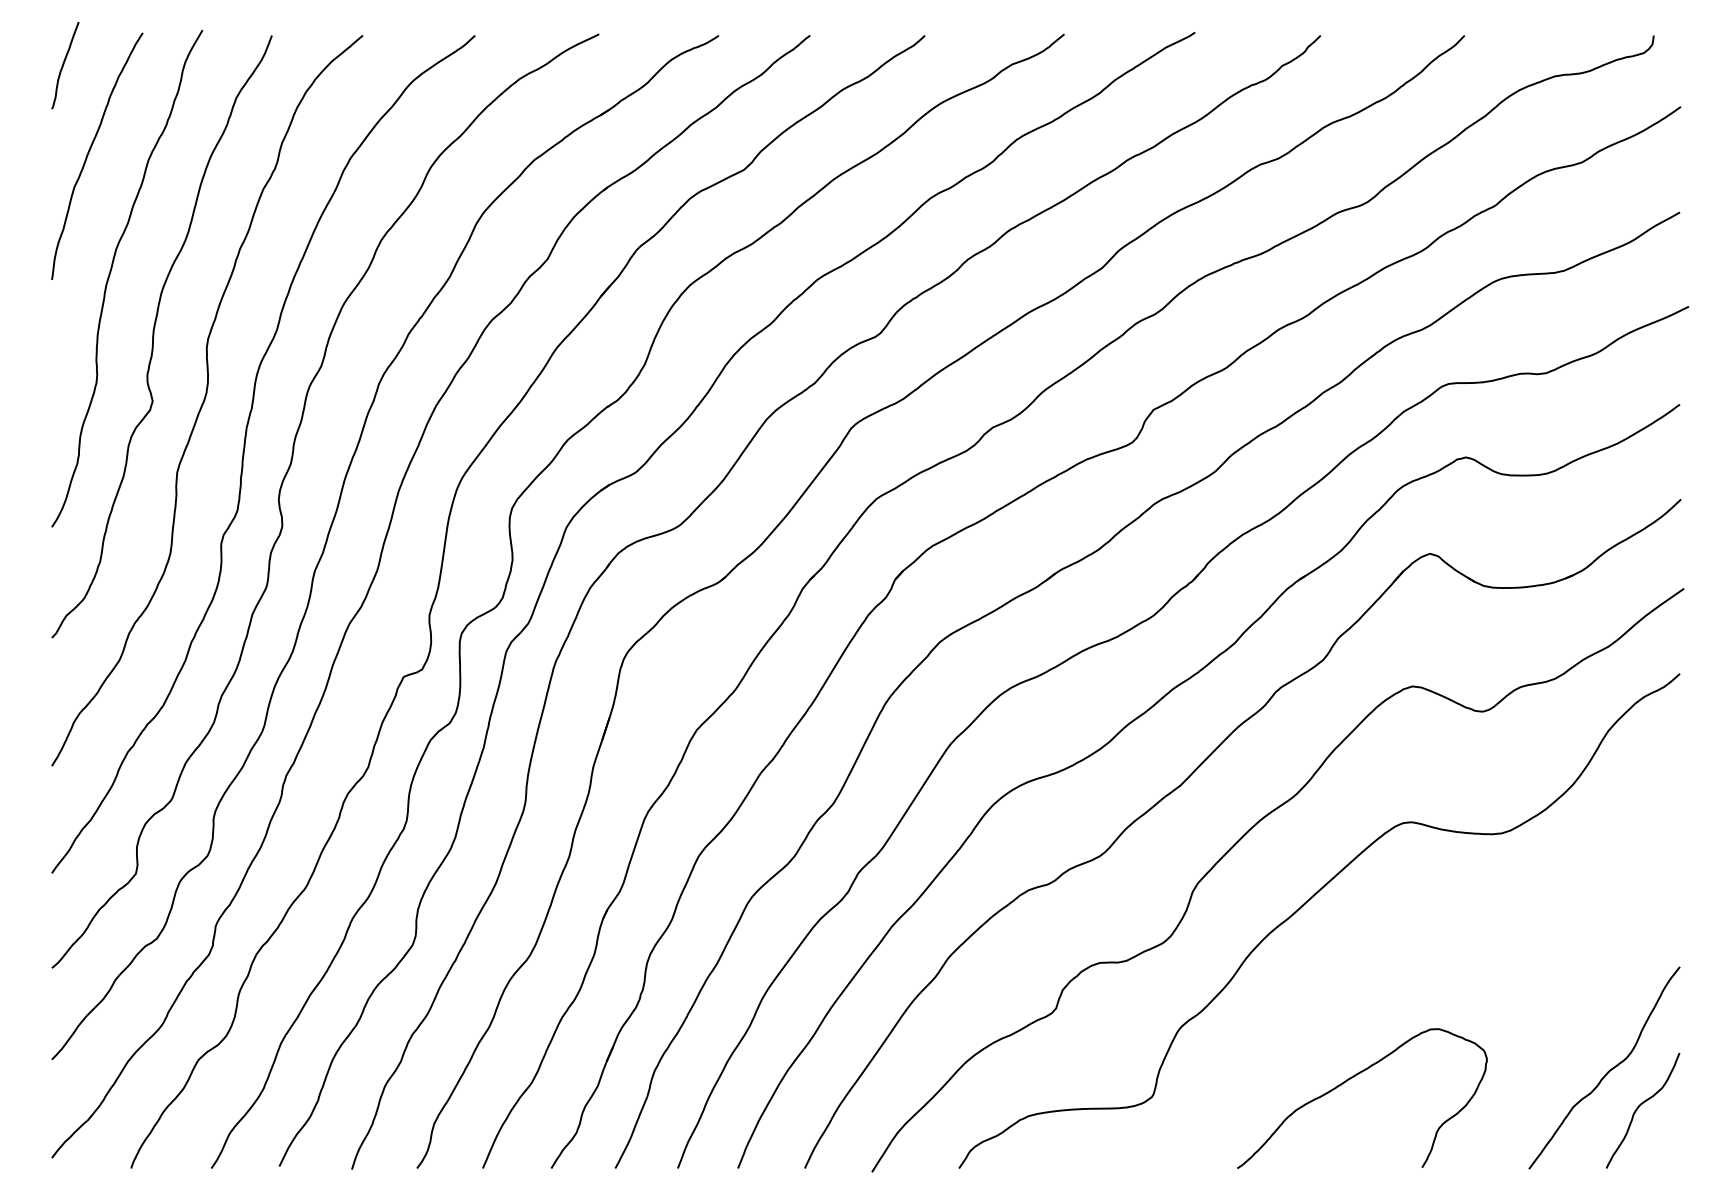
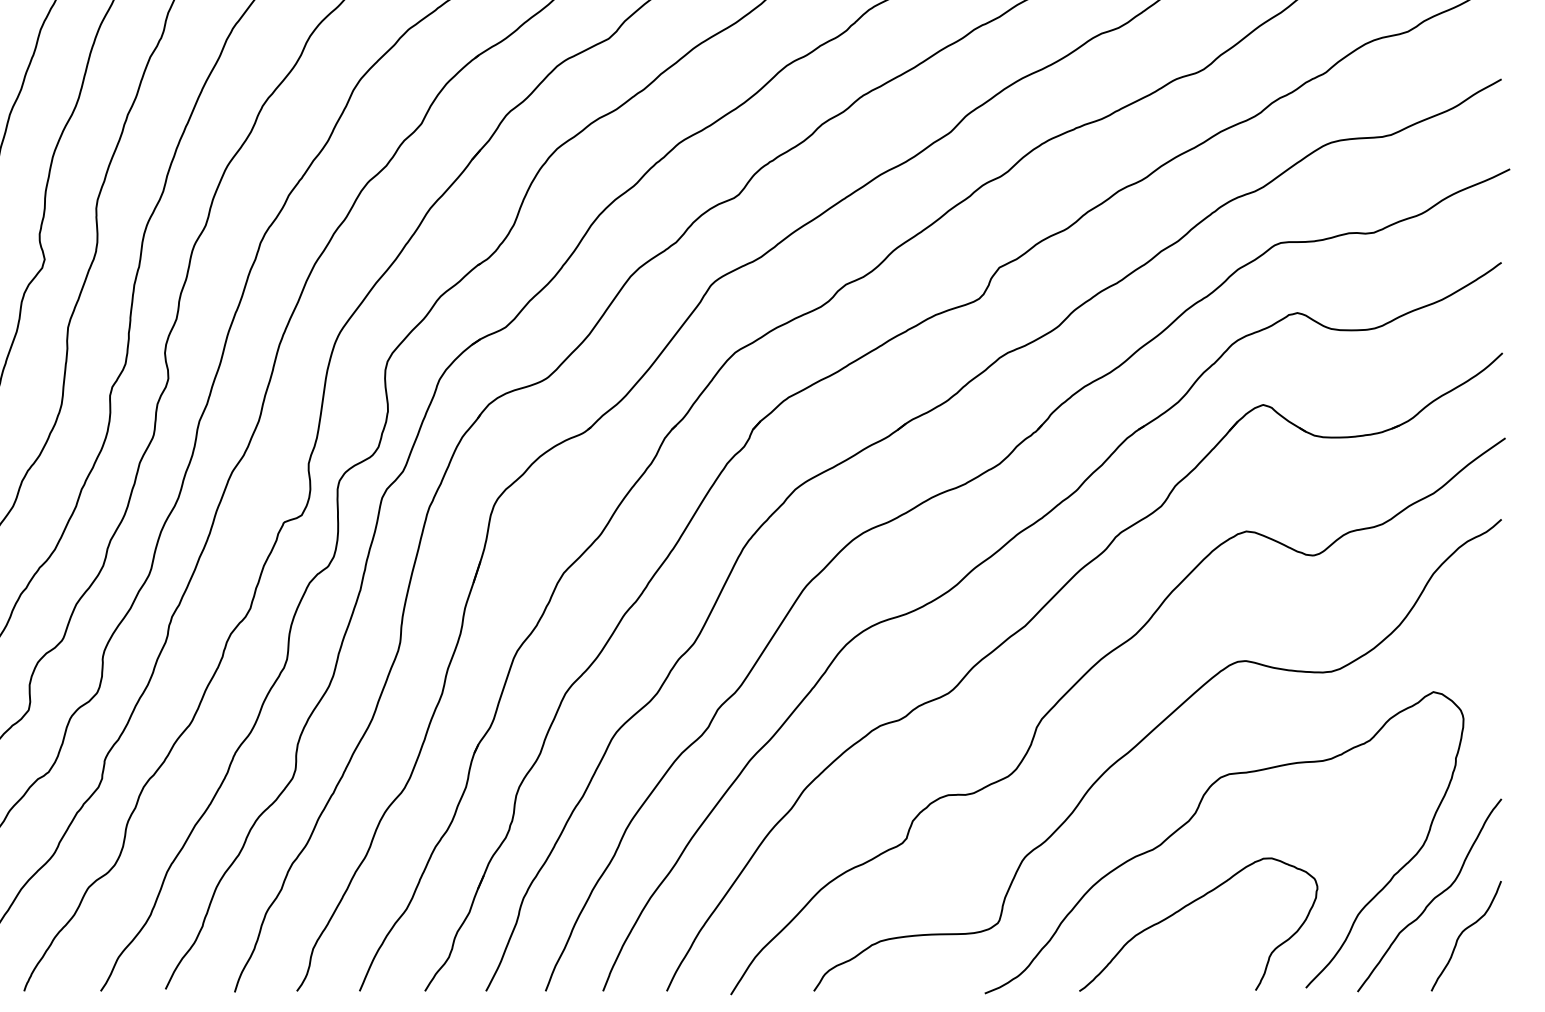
curve: (1357, 985) -> (1193, 816), added

